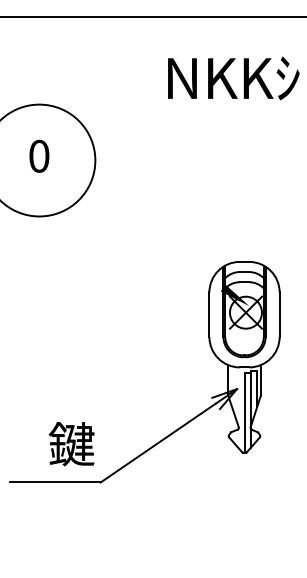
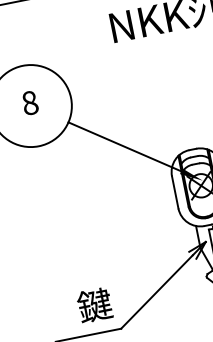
text: (39, 155) -> (30, 102), 0 -> 8
line: (154, 240) -> (125, 147), added

